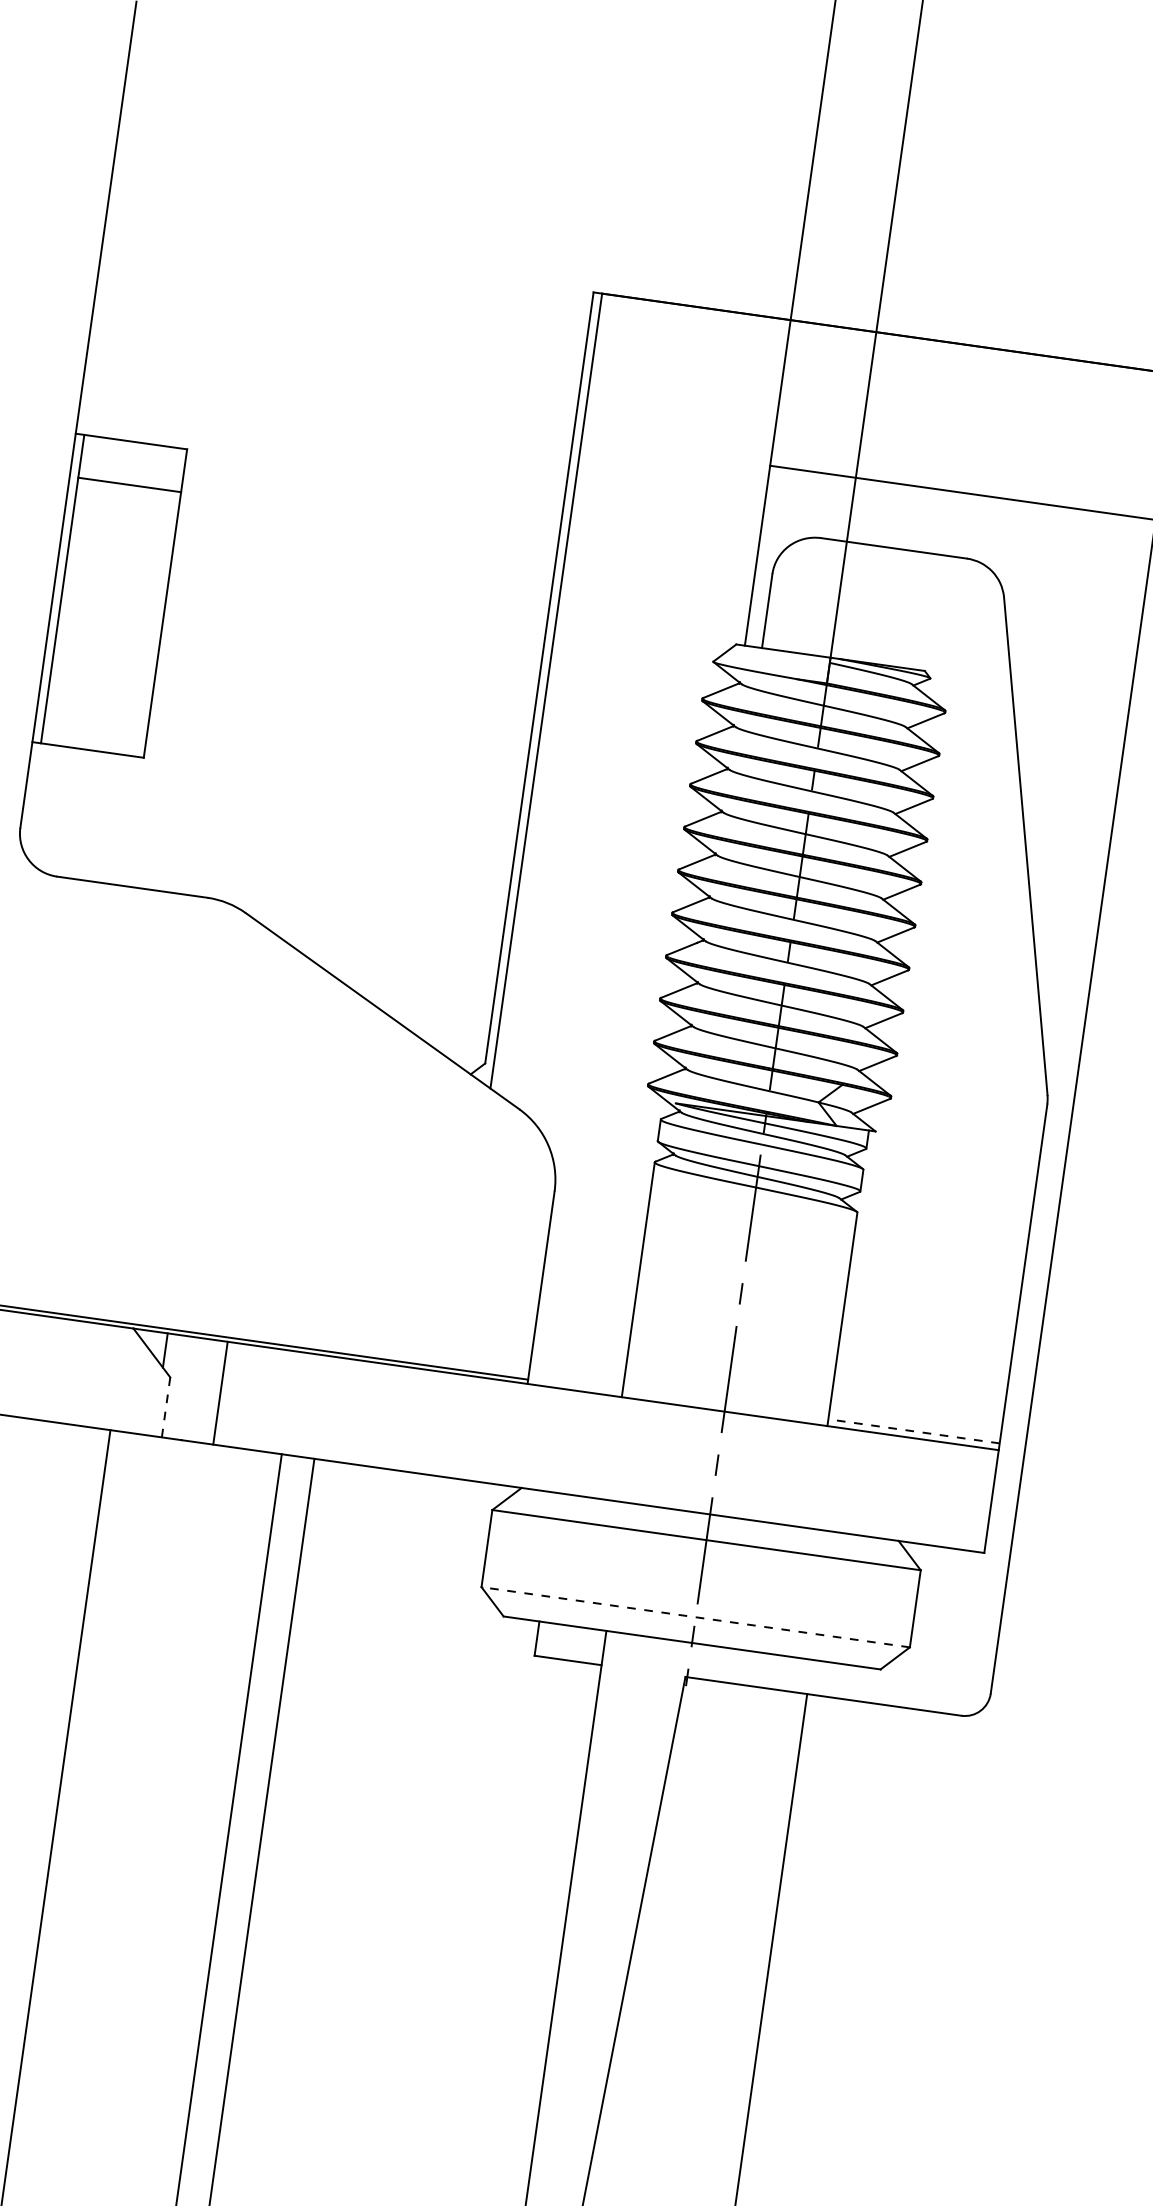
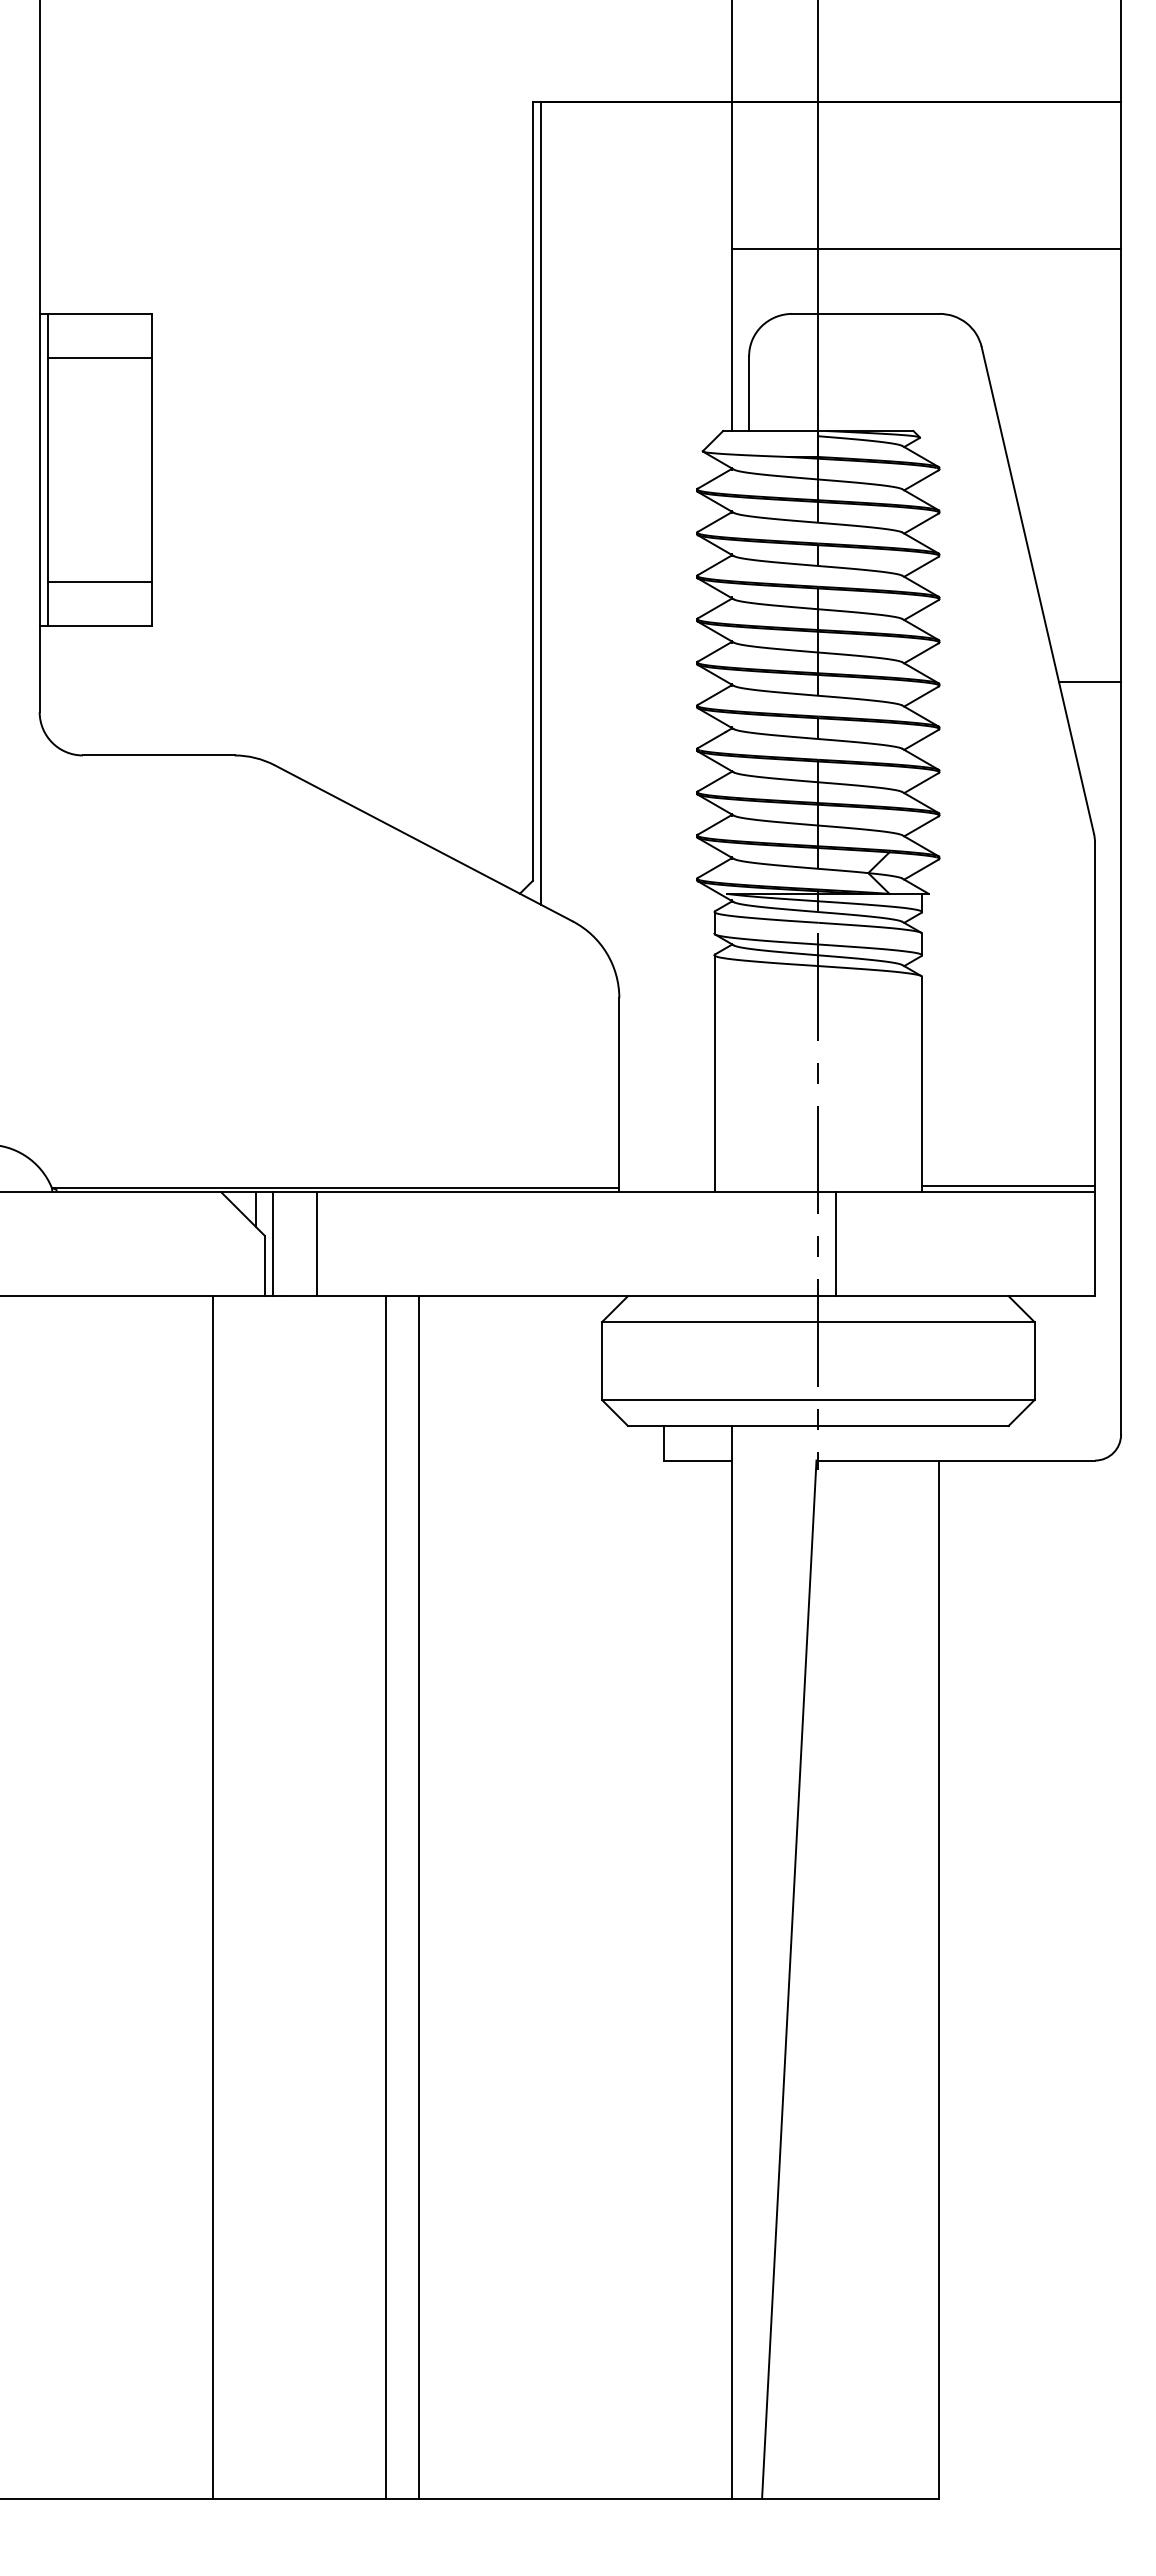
line: (98, 707) -> (100, 582), added
line: (1065, 943) -> (1090, 681), added
line: (177, 1387) -> (273, 1244), added
line: (166, 1406) -> (264, 1265), dashed -> solid
line: (913, 1431) -> (1008, 1185), dashed -> solid
line: (734, 1465) -> (835, 1244), added
line: (694, 1617) -> (817, 1400), dashed -> solid

